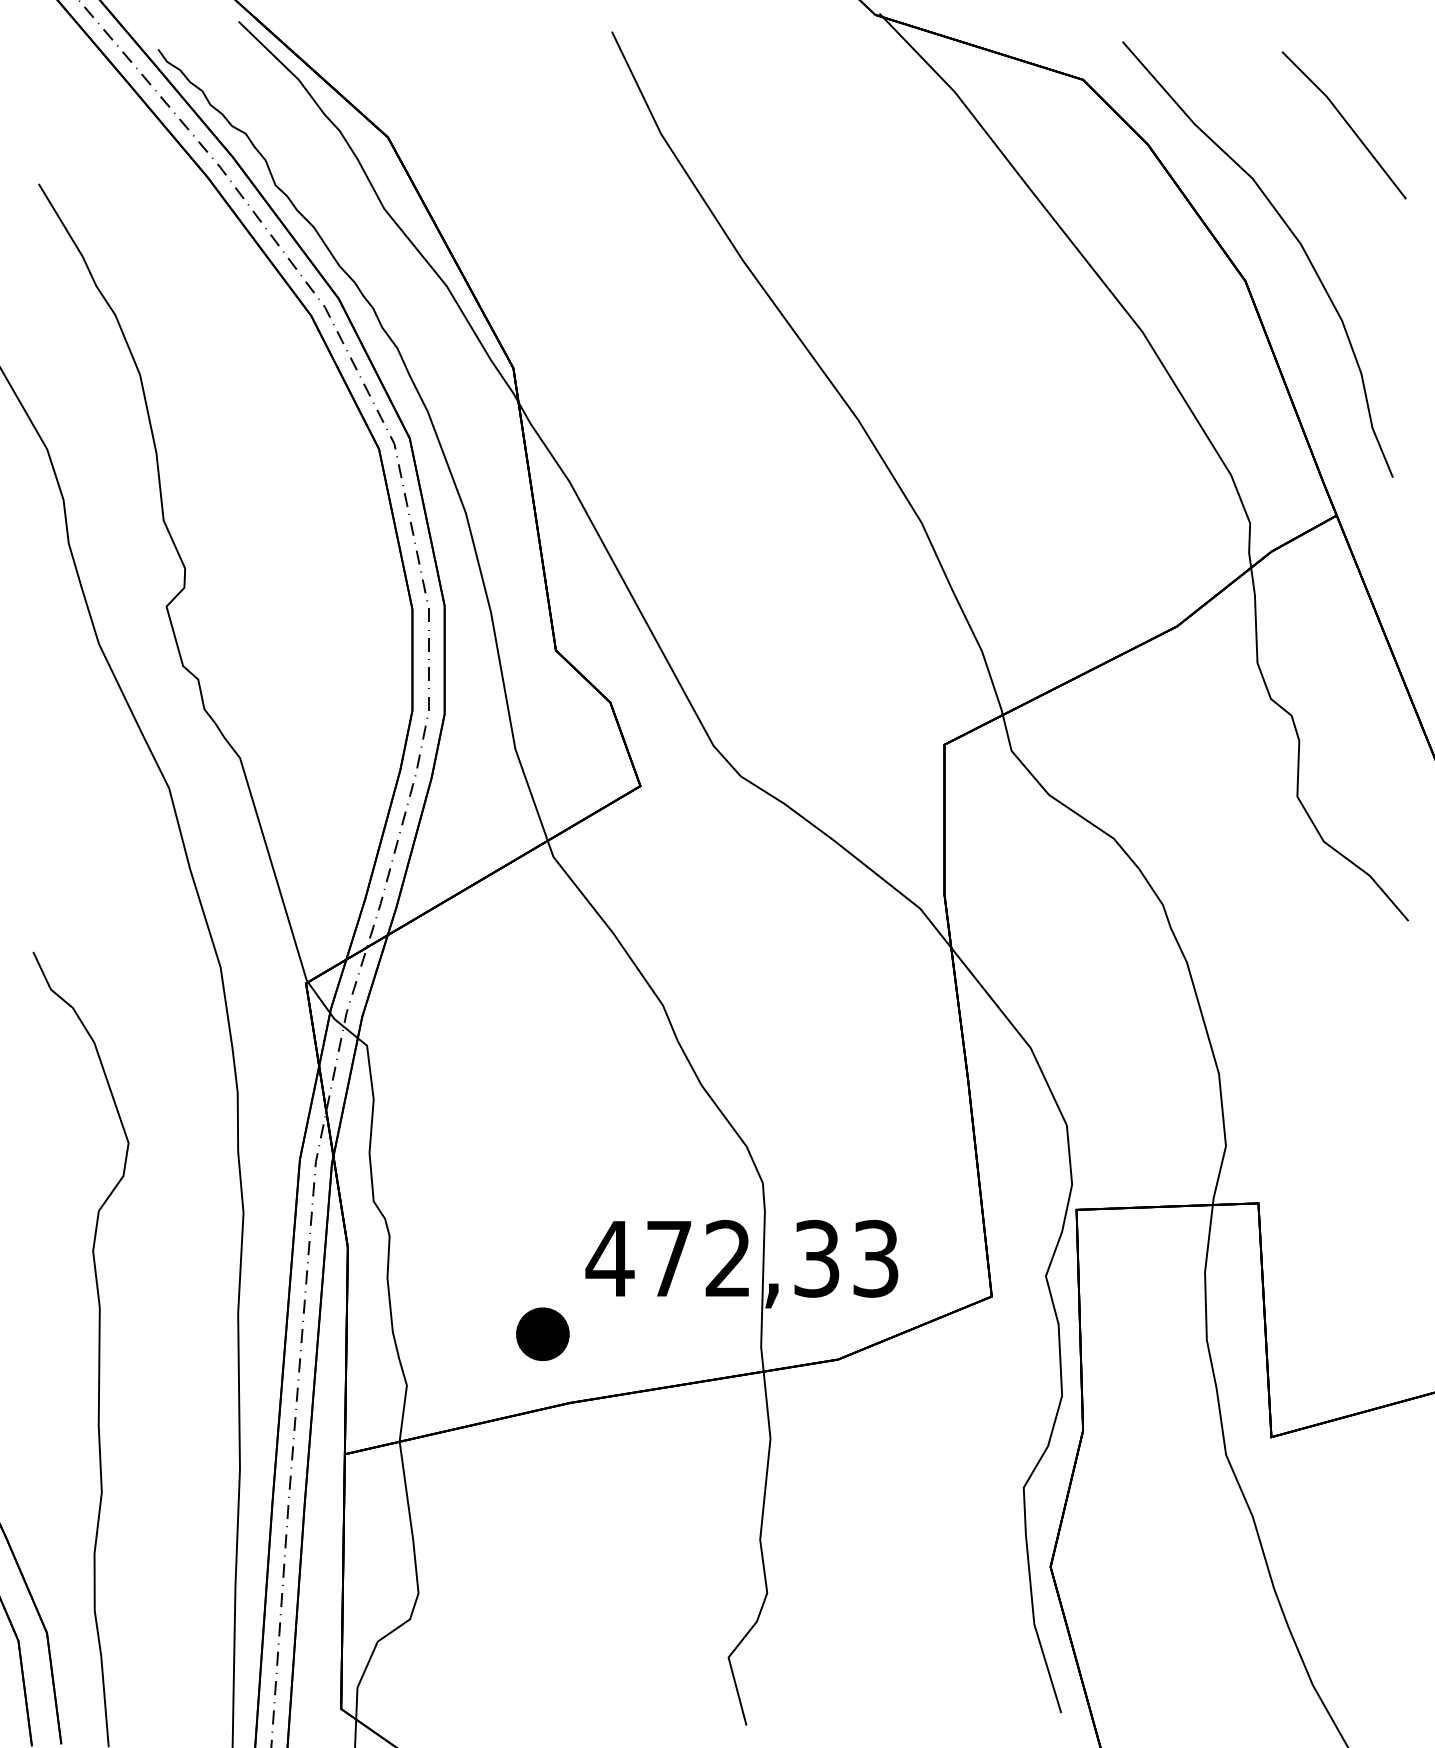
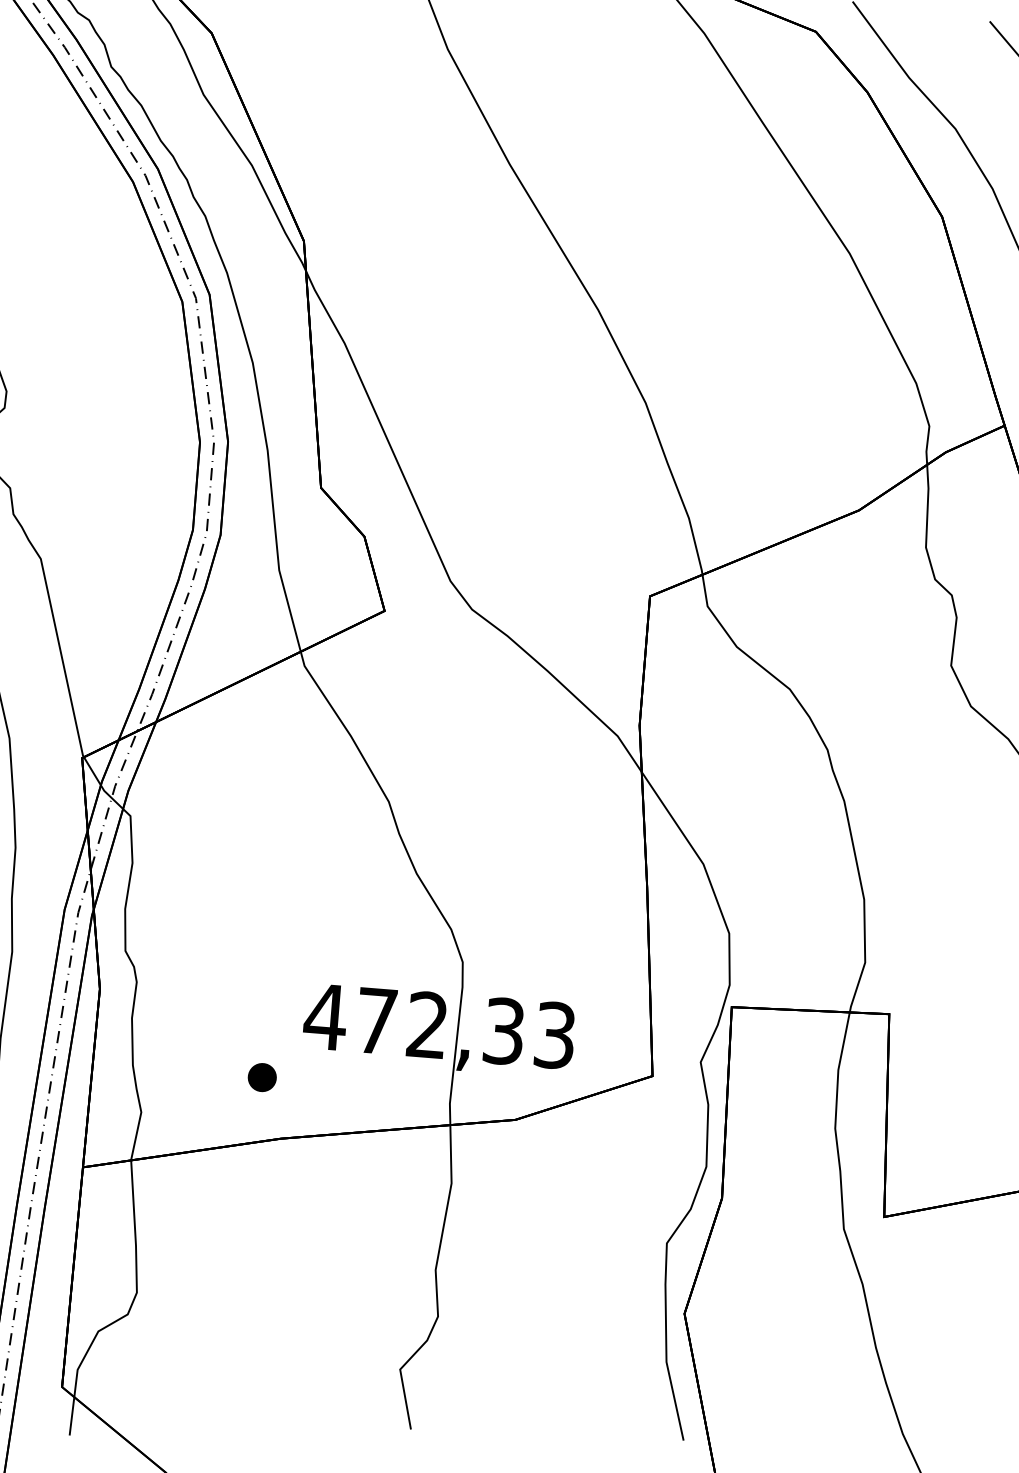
part: (542, 1334) -> (261, 1077), size x0.62

